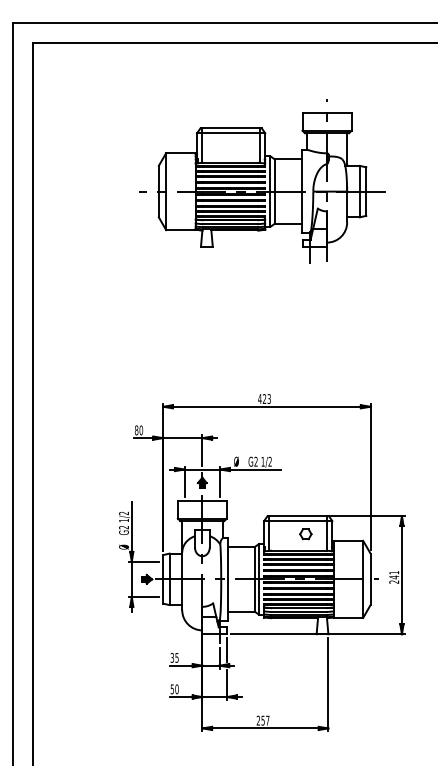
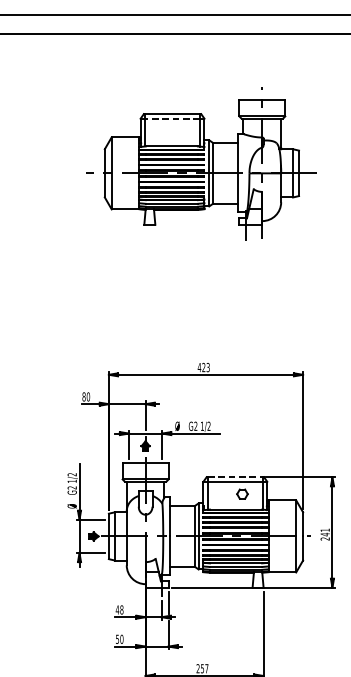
line: (230, 133) -> (171, 118), solid -> dashed
line: (298, 516) -> (235, 477), solid -> dashed
text: (174, 657) -> (119, 609), 35 -> 48

